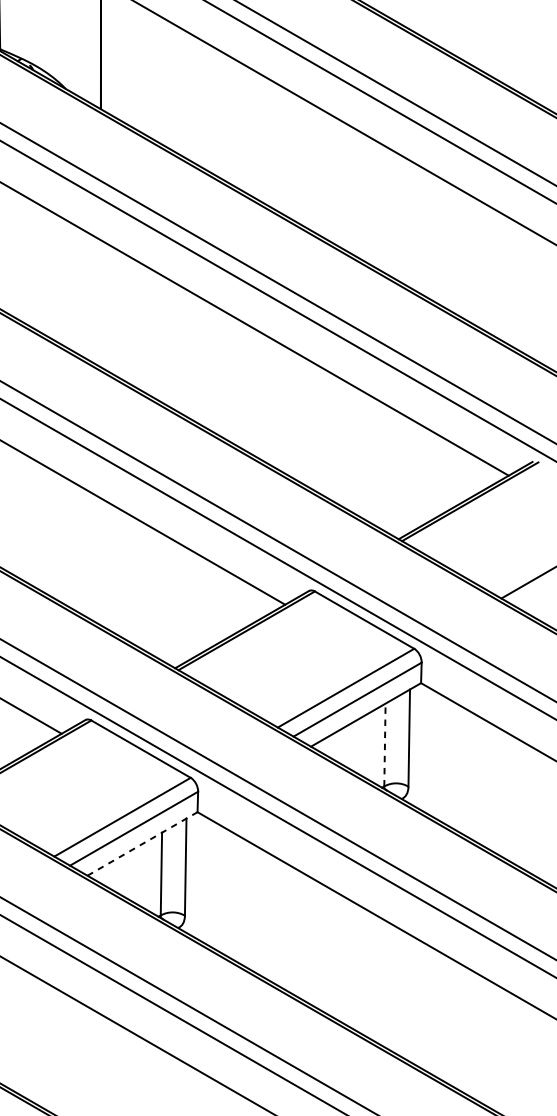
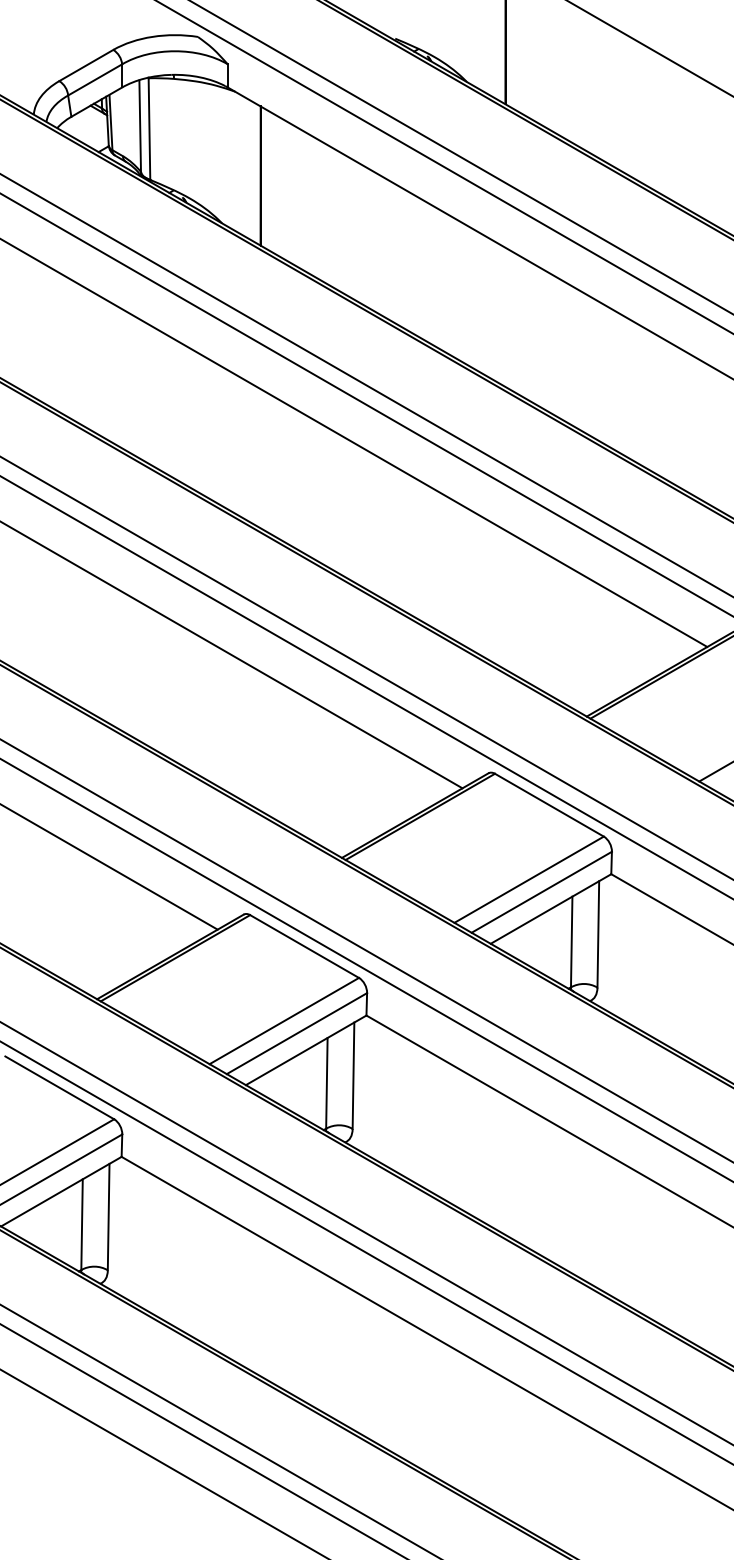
line: (384, 744) -> (571, 941), dashed -> solid
line: (142, 844) -> (306, 1050), dashed -> solid

